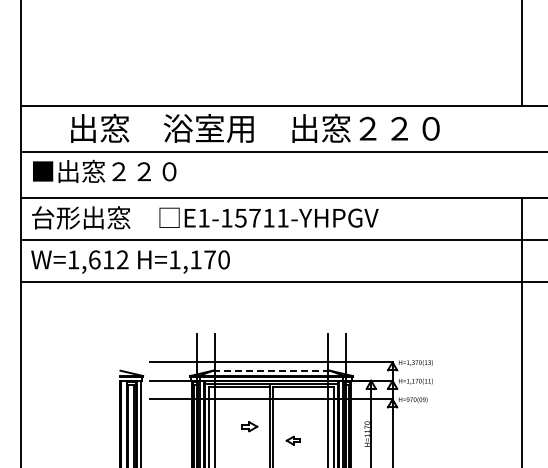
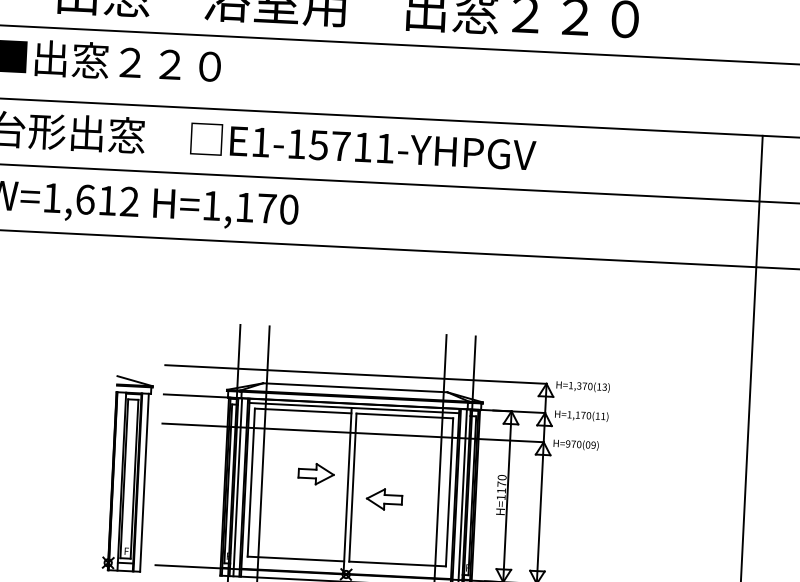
line: (271, 370) -> (355, 387), dashed -> solid
part: (249, 426) -> (316, 473), size x1.43
part: (293, 440) -> (384, 499), size x1.67

